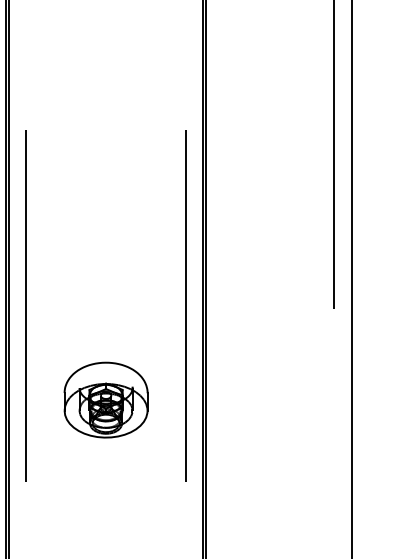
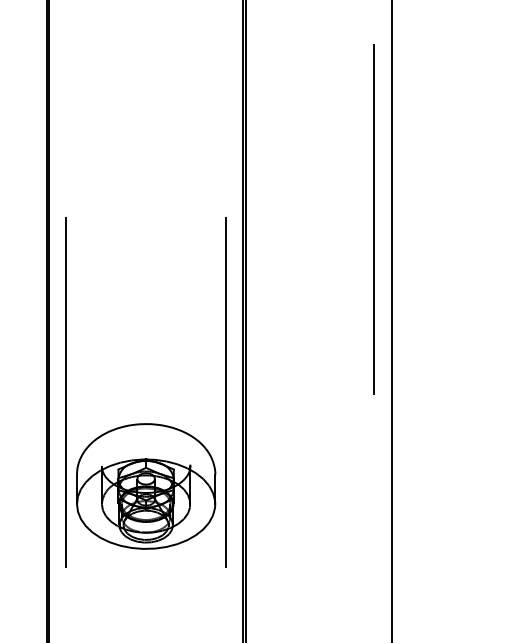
part: (106, 400) -> (146, 486), size x1.67

